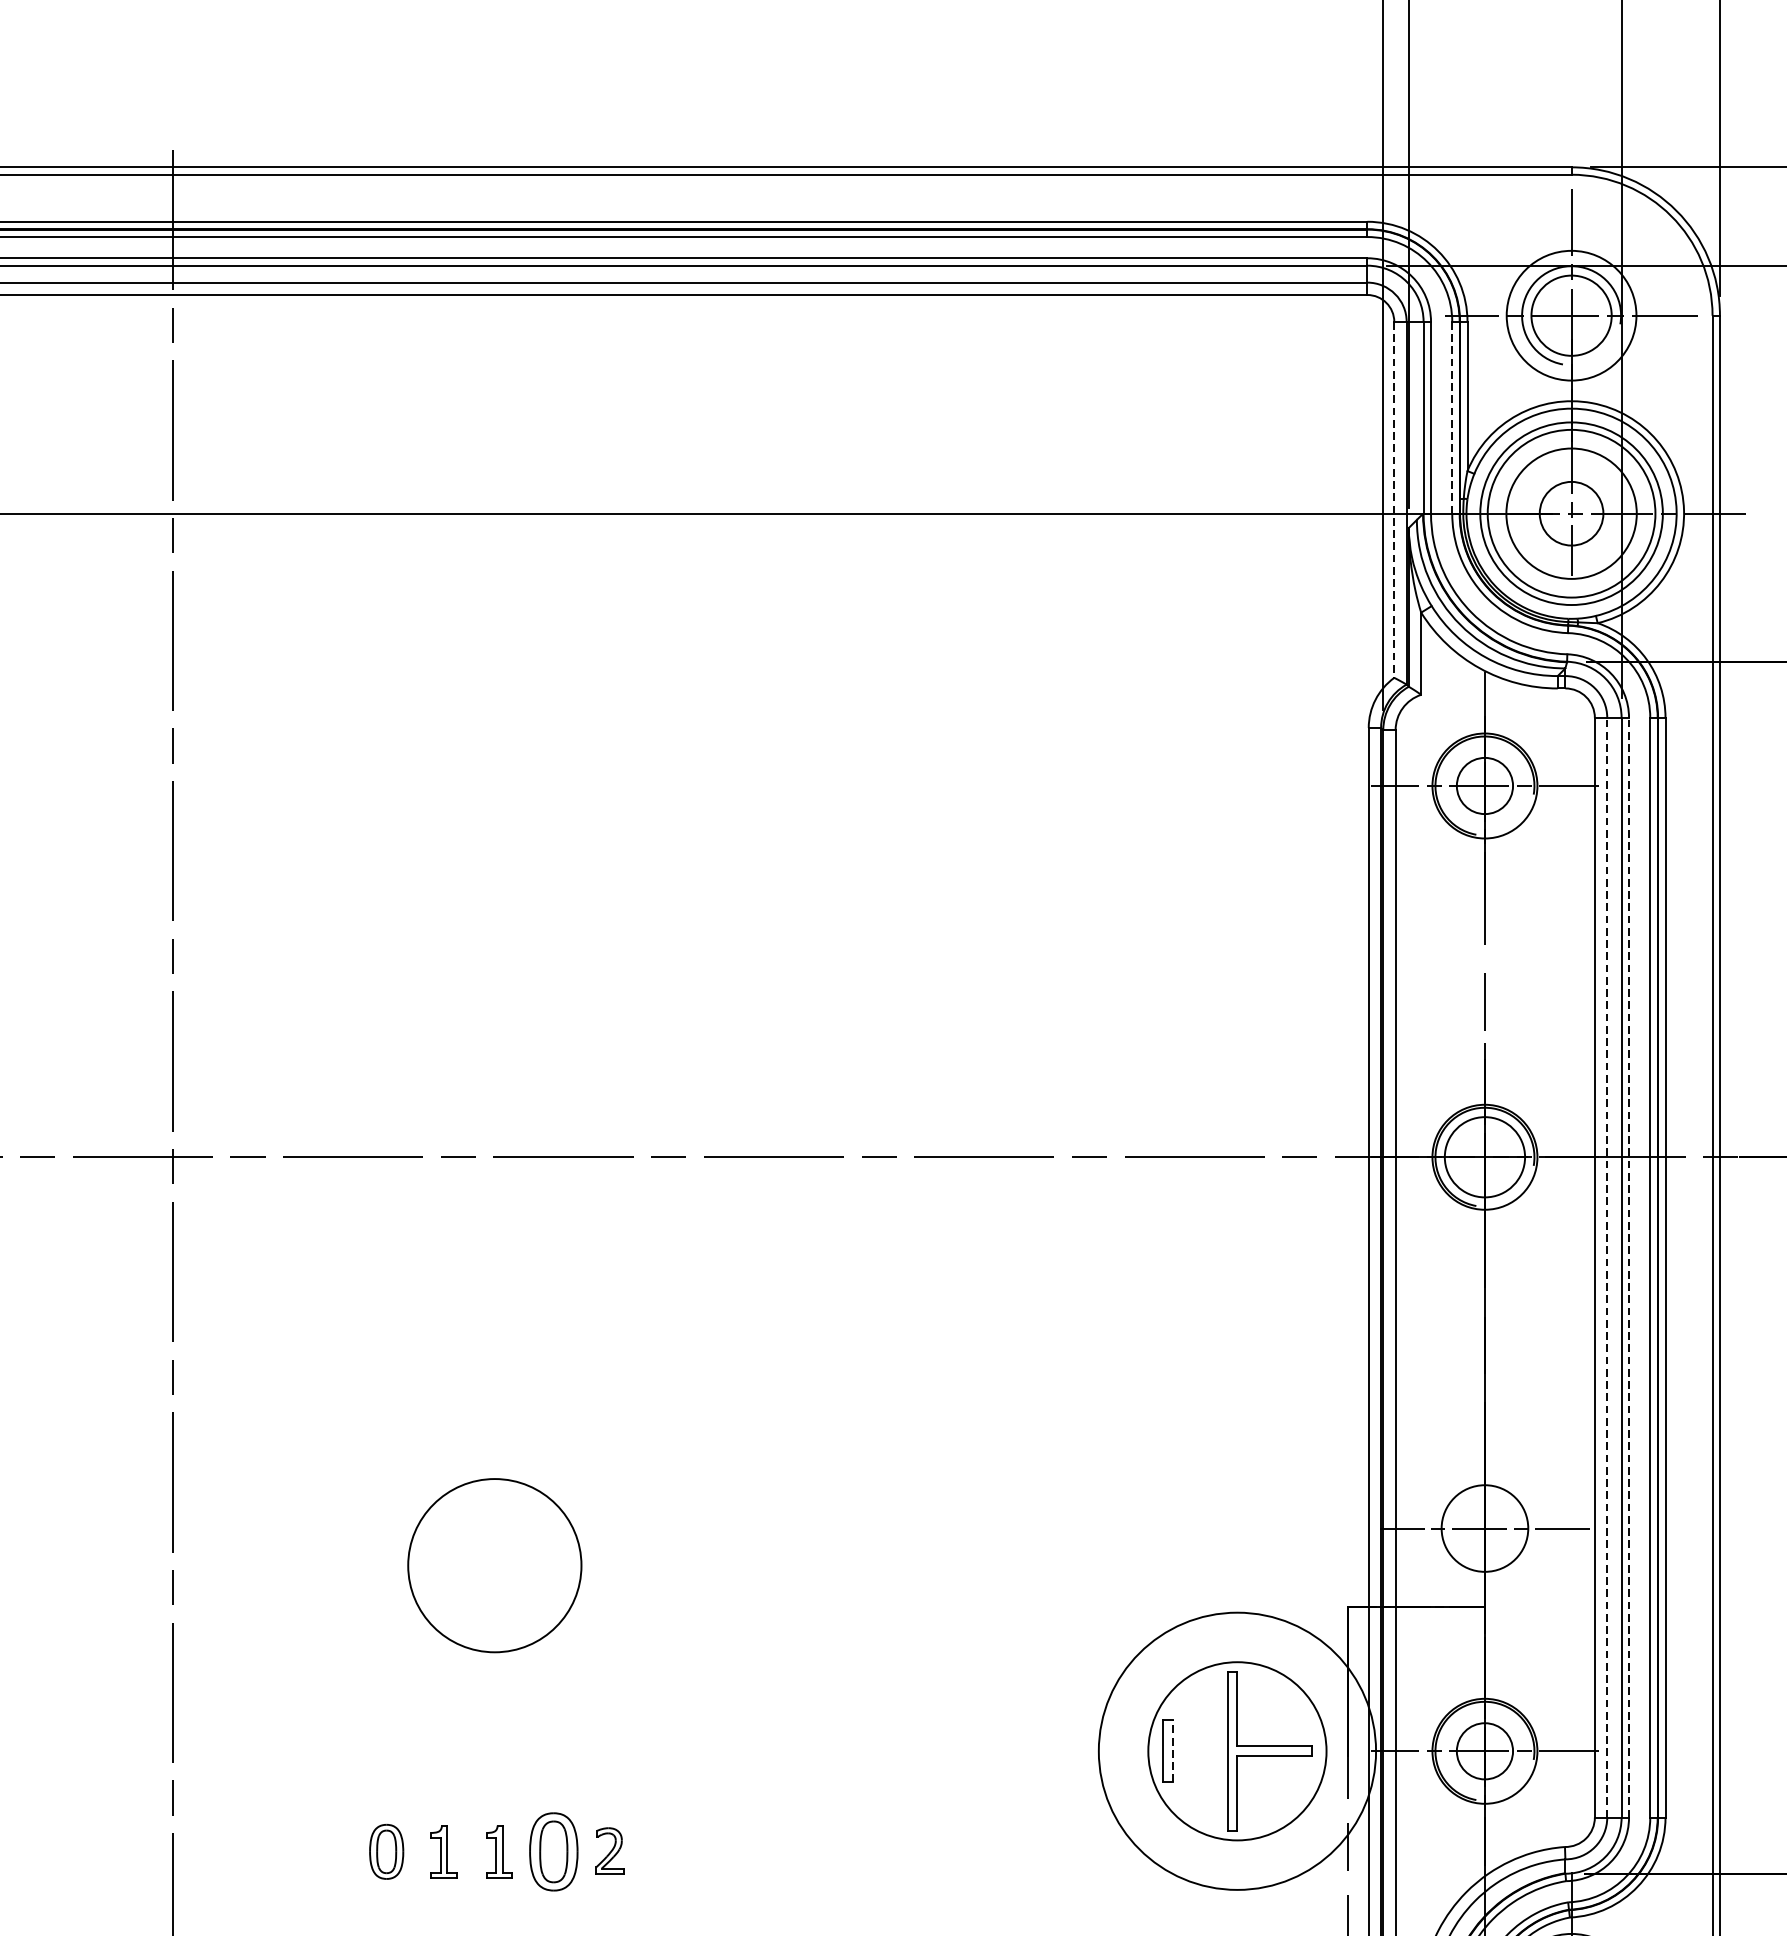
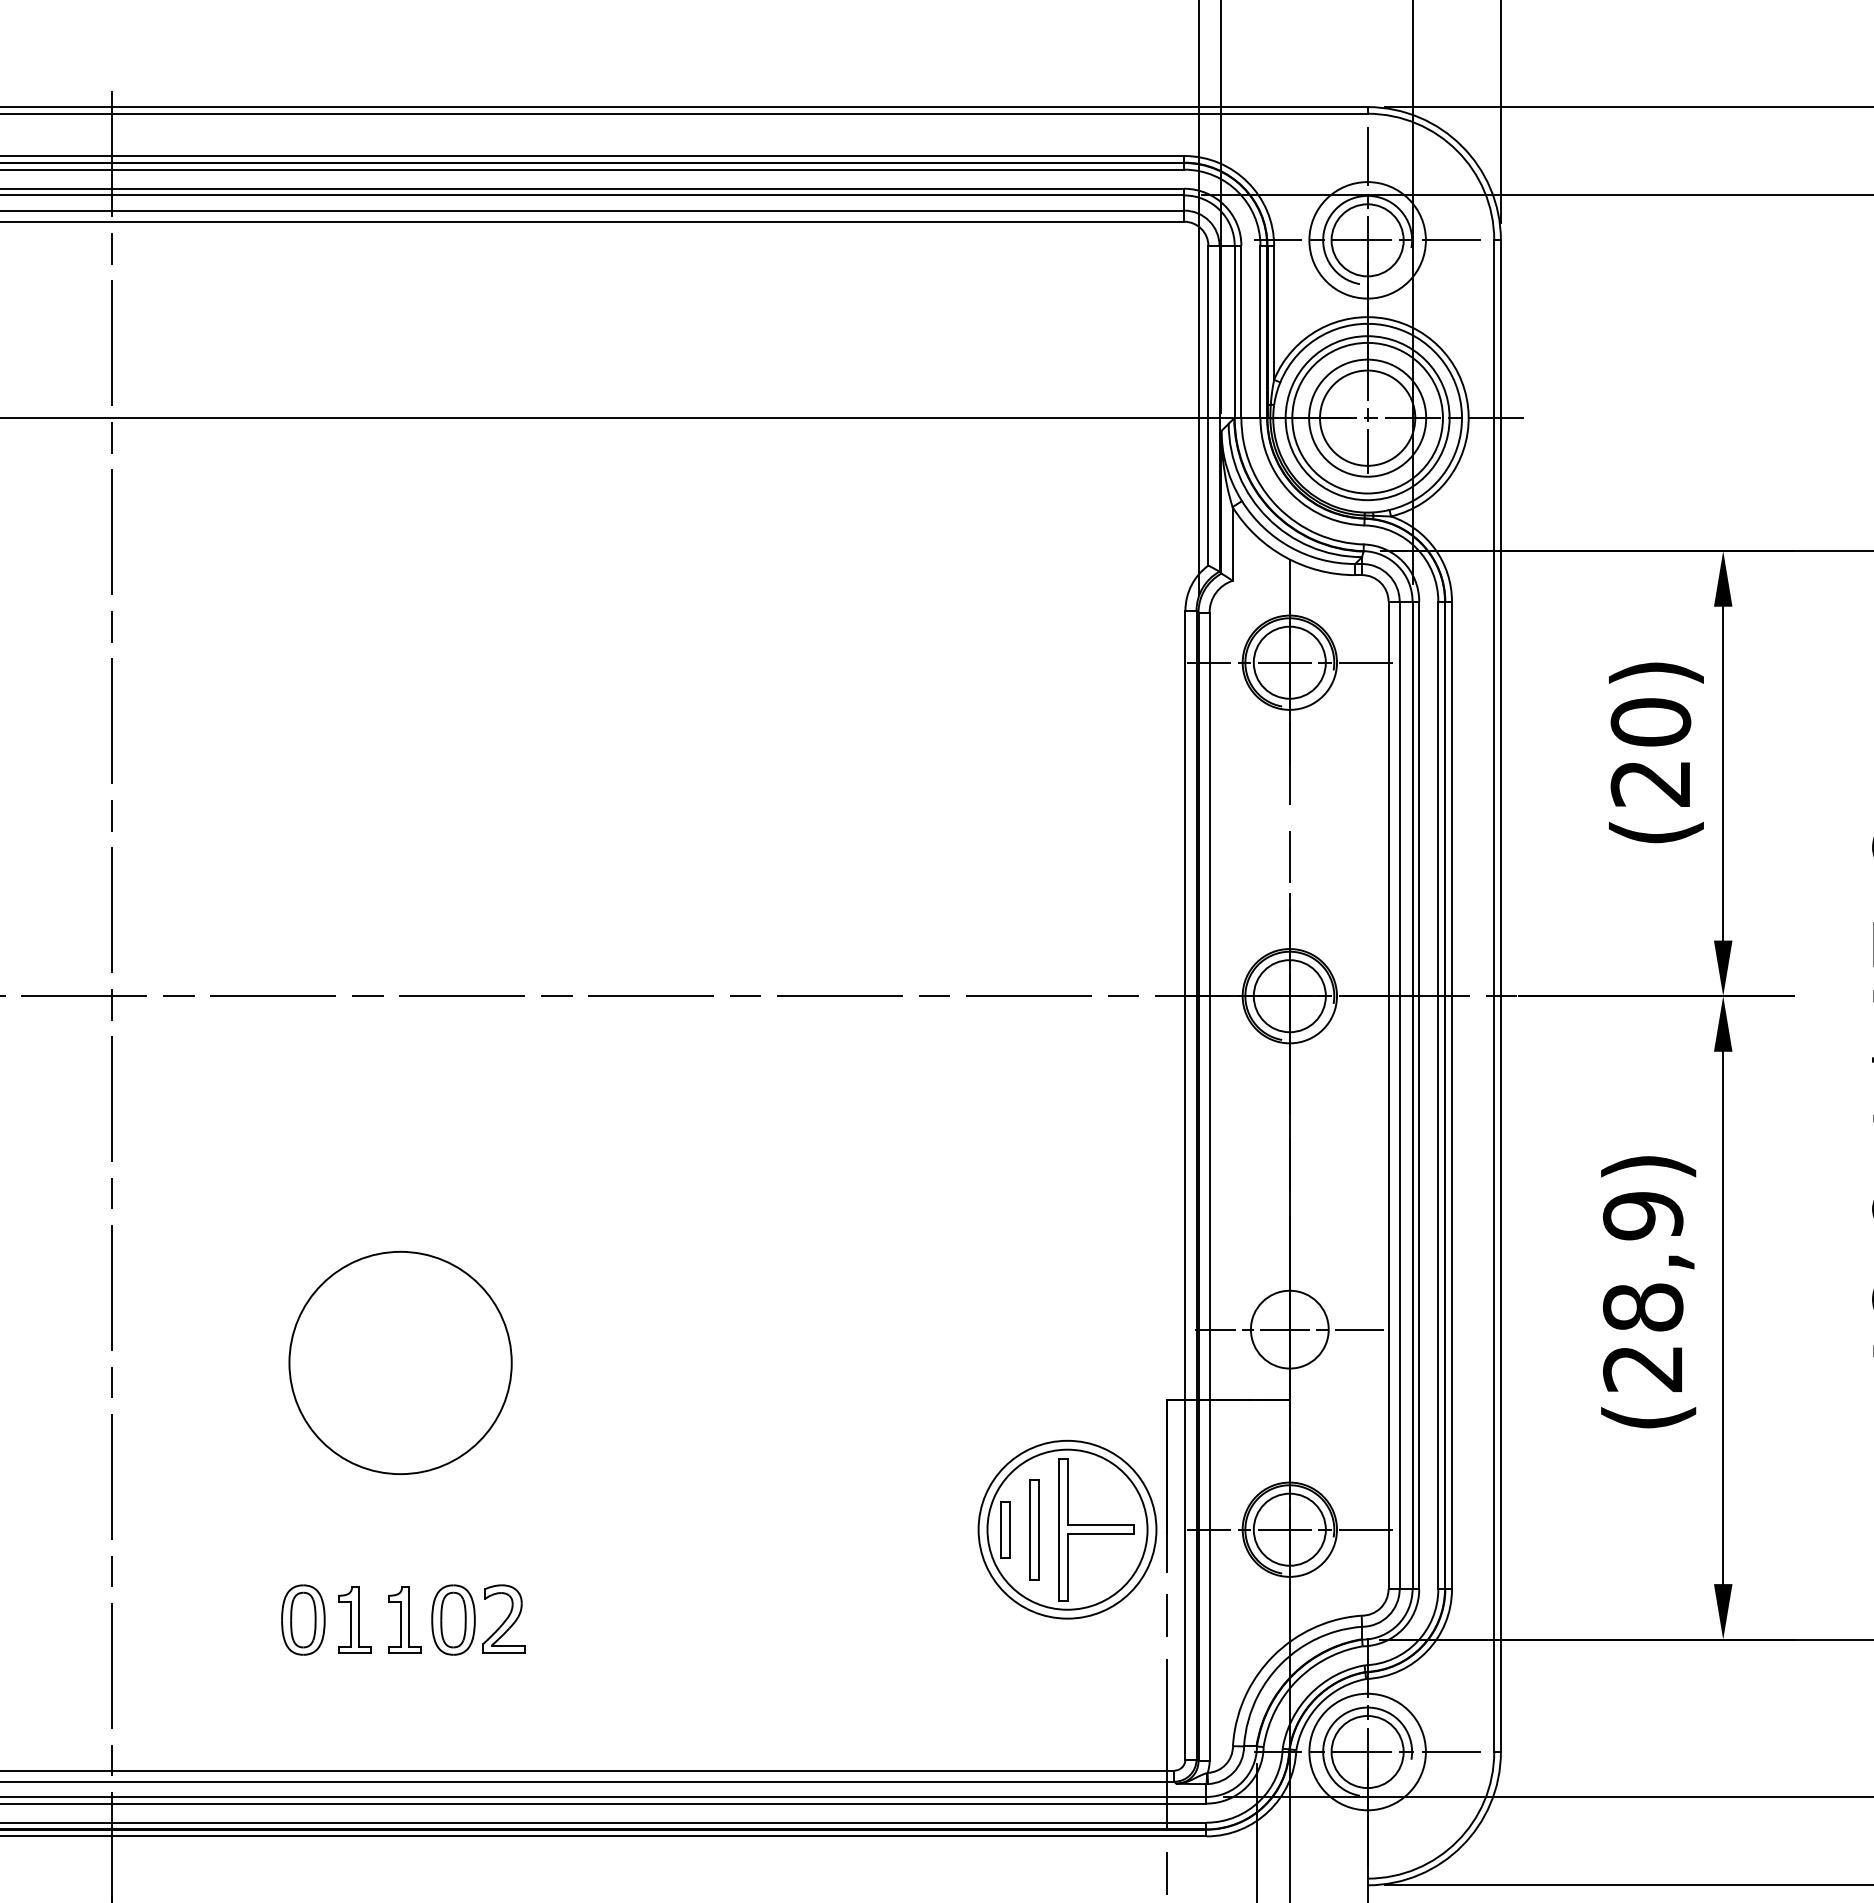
line: (1452, 418) -> (1260, 332), dashed -> solid
line: (1394, 499) -> (1208, 405), dashed -> solid
circle: (1571, 512) -> (1367, 417), size x1.67
circle: (1484, 785) -> (1289, 662), size x1.43
line: (1607, 1267) -> (1399, 1095), dashed -> solid
line: (1629, 1267) -> (1419, 1095), dashed -> solid
circle: (494, 1565) -> (400, 1362), size x1.43
line: (1172, 1751) -> (1009, 1529), dashed -> solid
part: (1200, 1751) -> (1034, 1529), added
circle: (1237, 1751) -> (1067, 1529), size x0.71
circle: (1484, 1751) -> (1289, 1529), size x1.43
part: (609, 1850) -> (503, 1618), size x1.67
part: (386, 1851) -> (303, 1619), size x1.43
part: (443, 1851) -> (354, 1619), size x1.43
part: (499, 1851) -> (404, 1619), size x1.43

